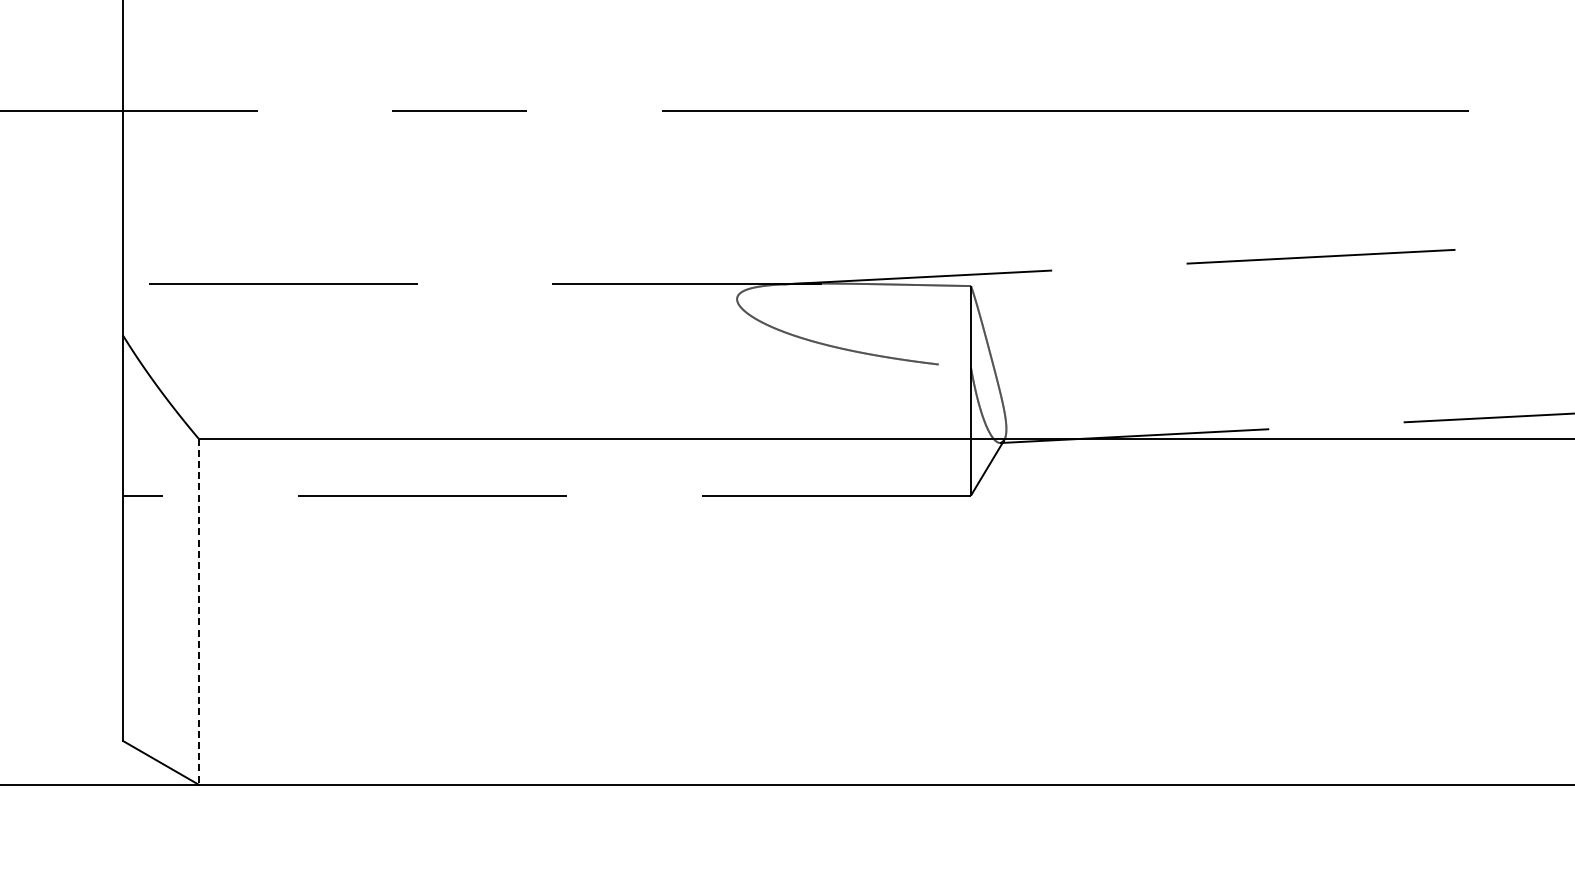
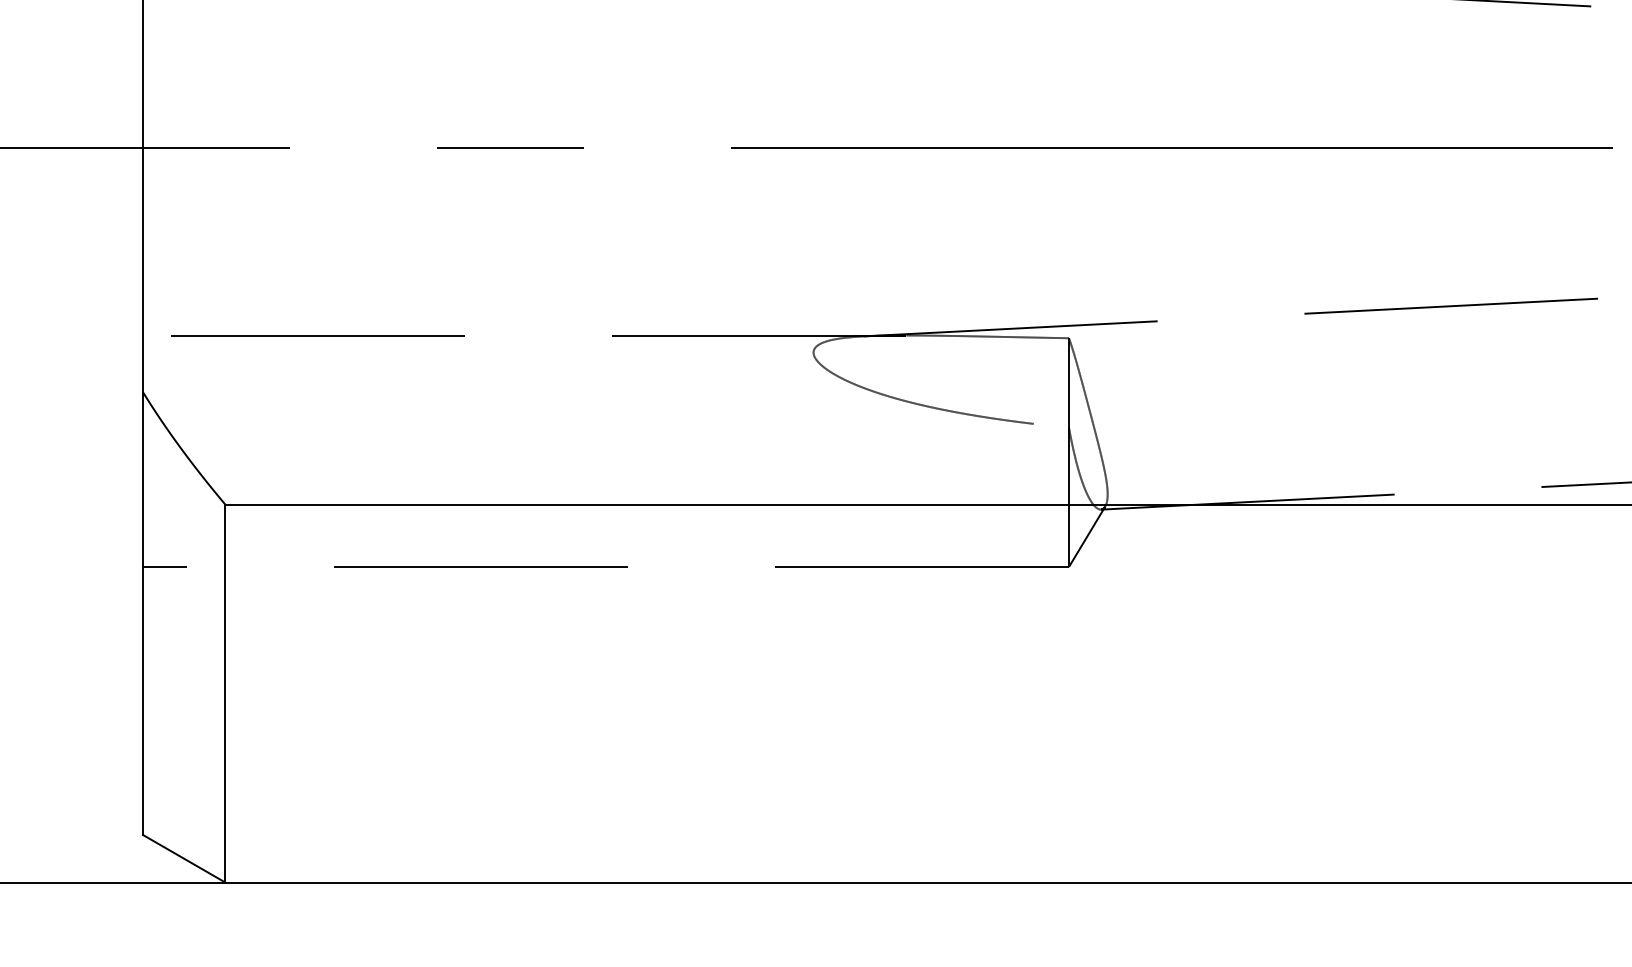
line: (198, 612) -> (225, 694), dashed -> solid

